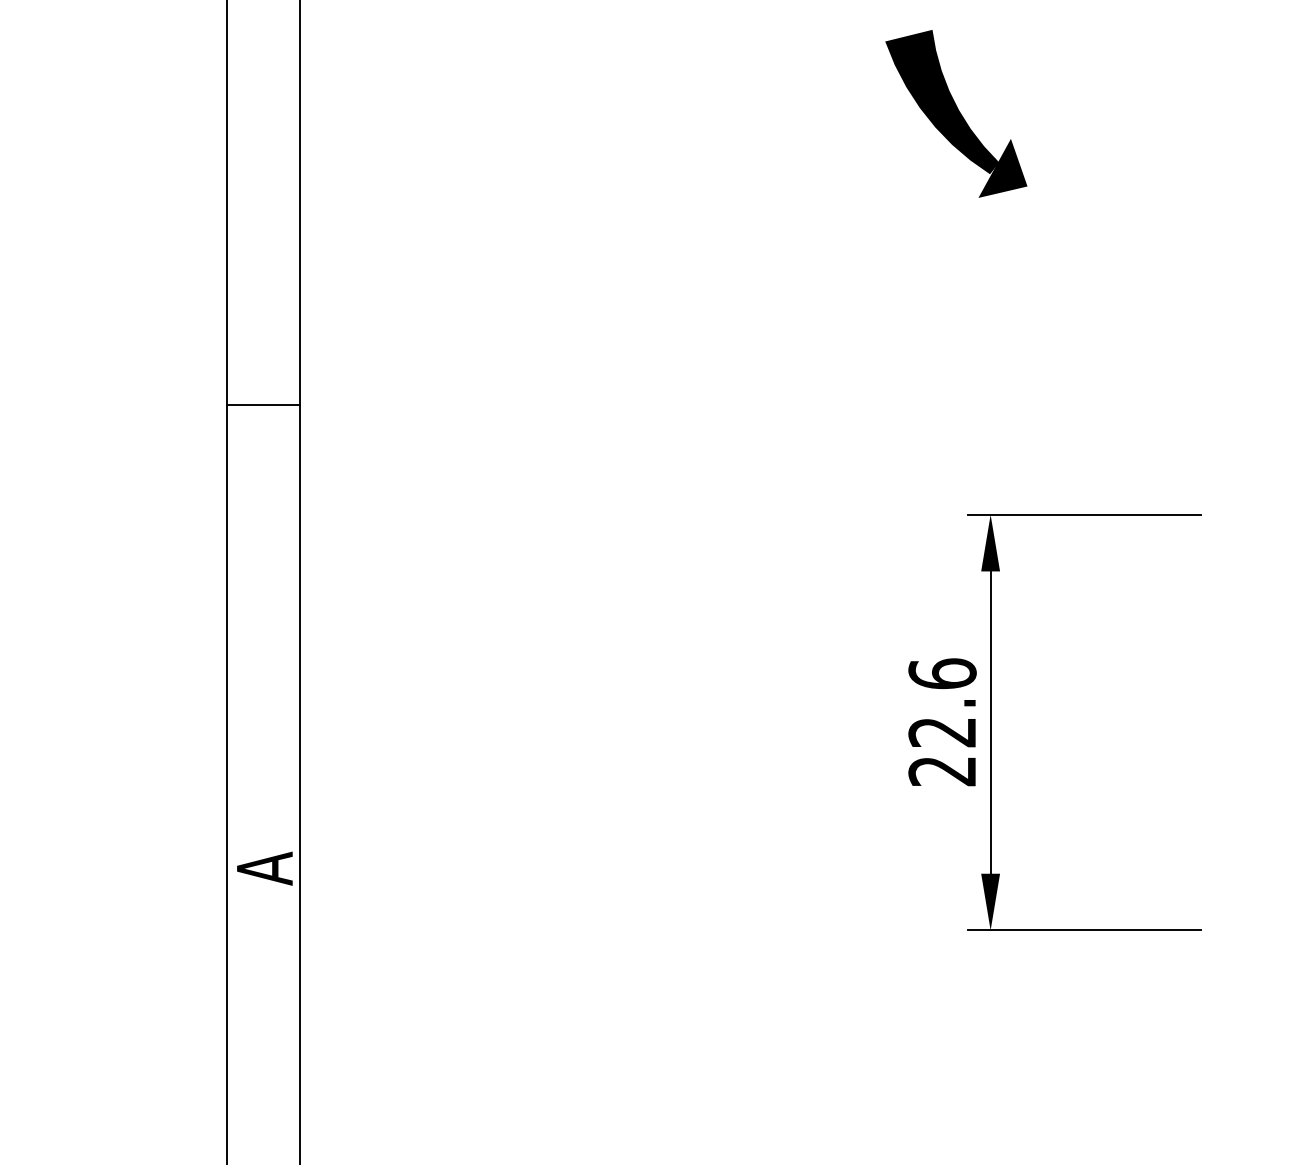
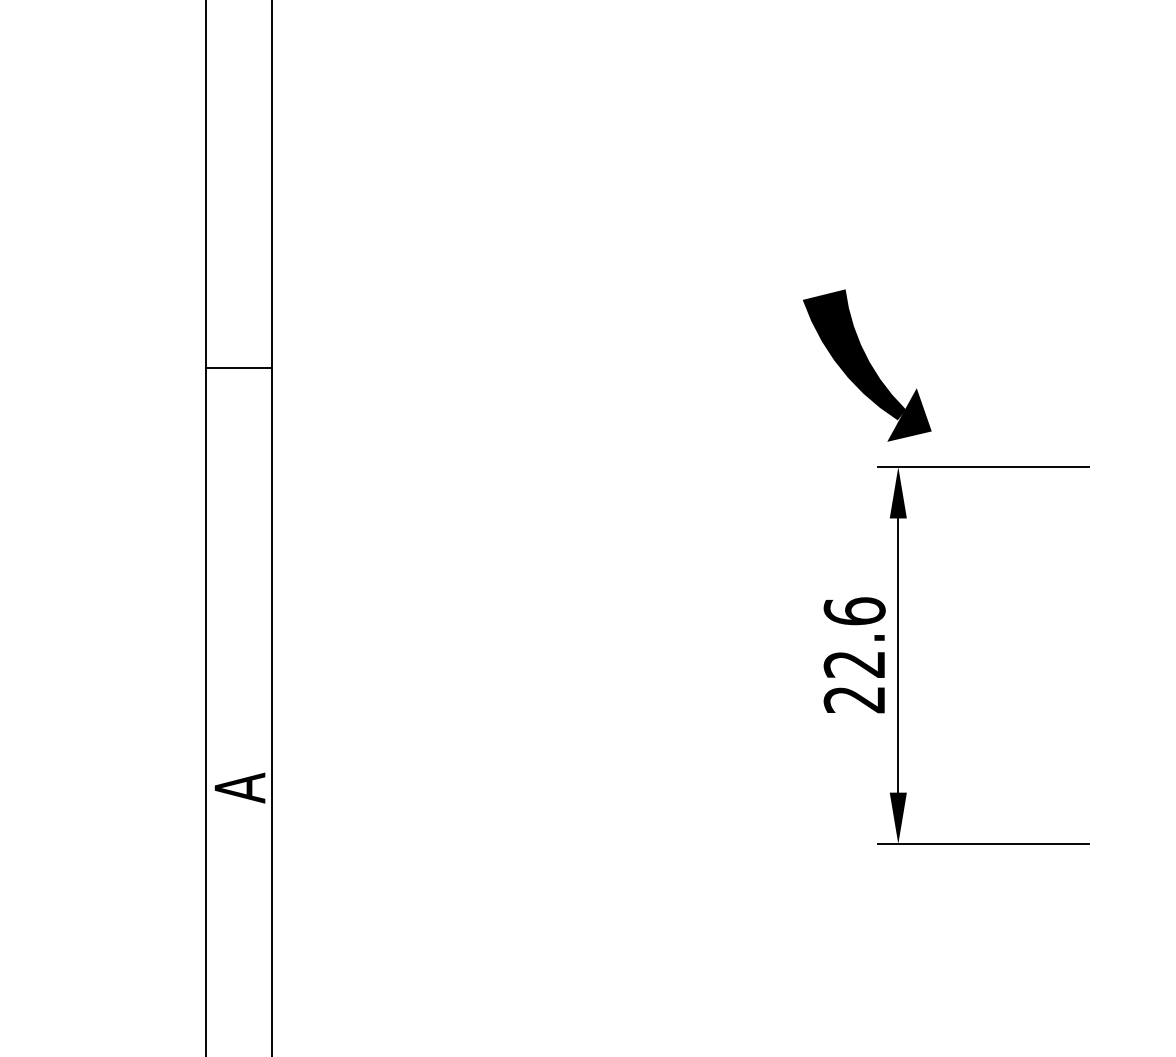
curve: (956, 113) -> (867, 365), moved

